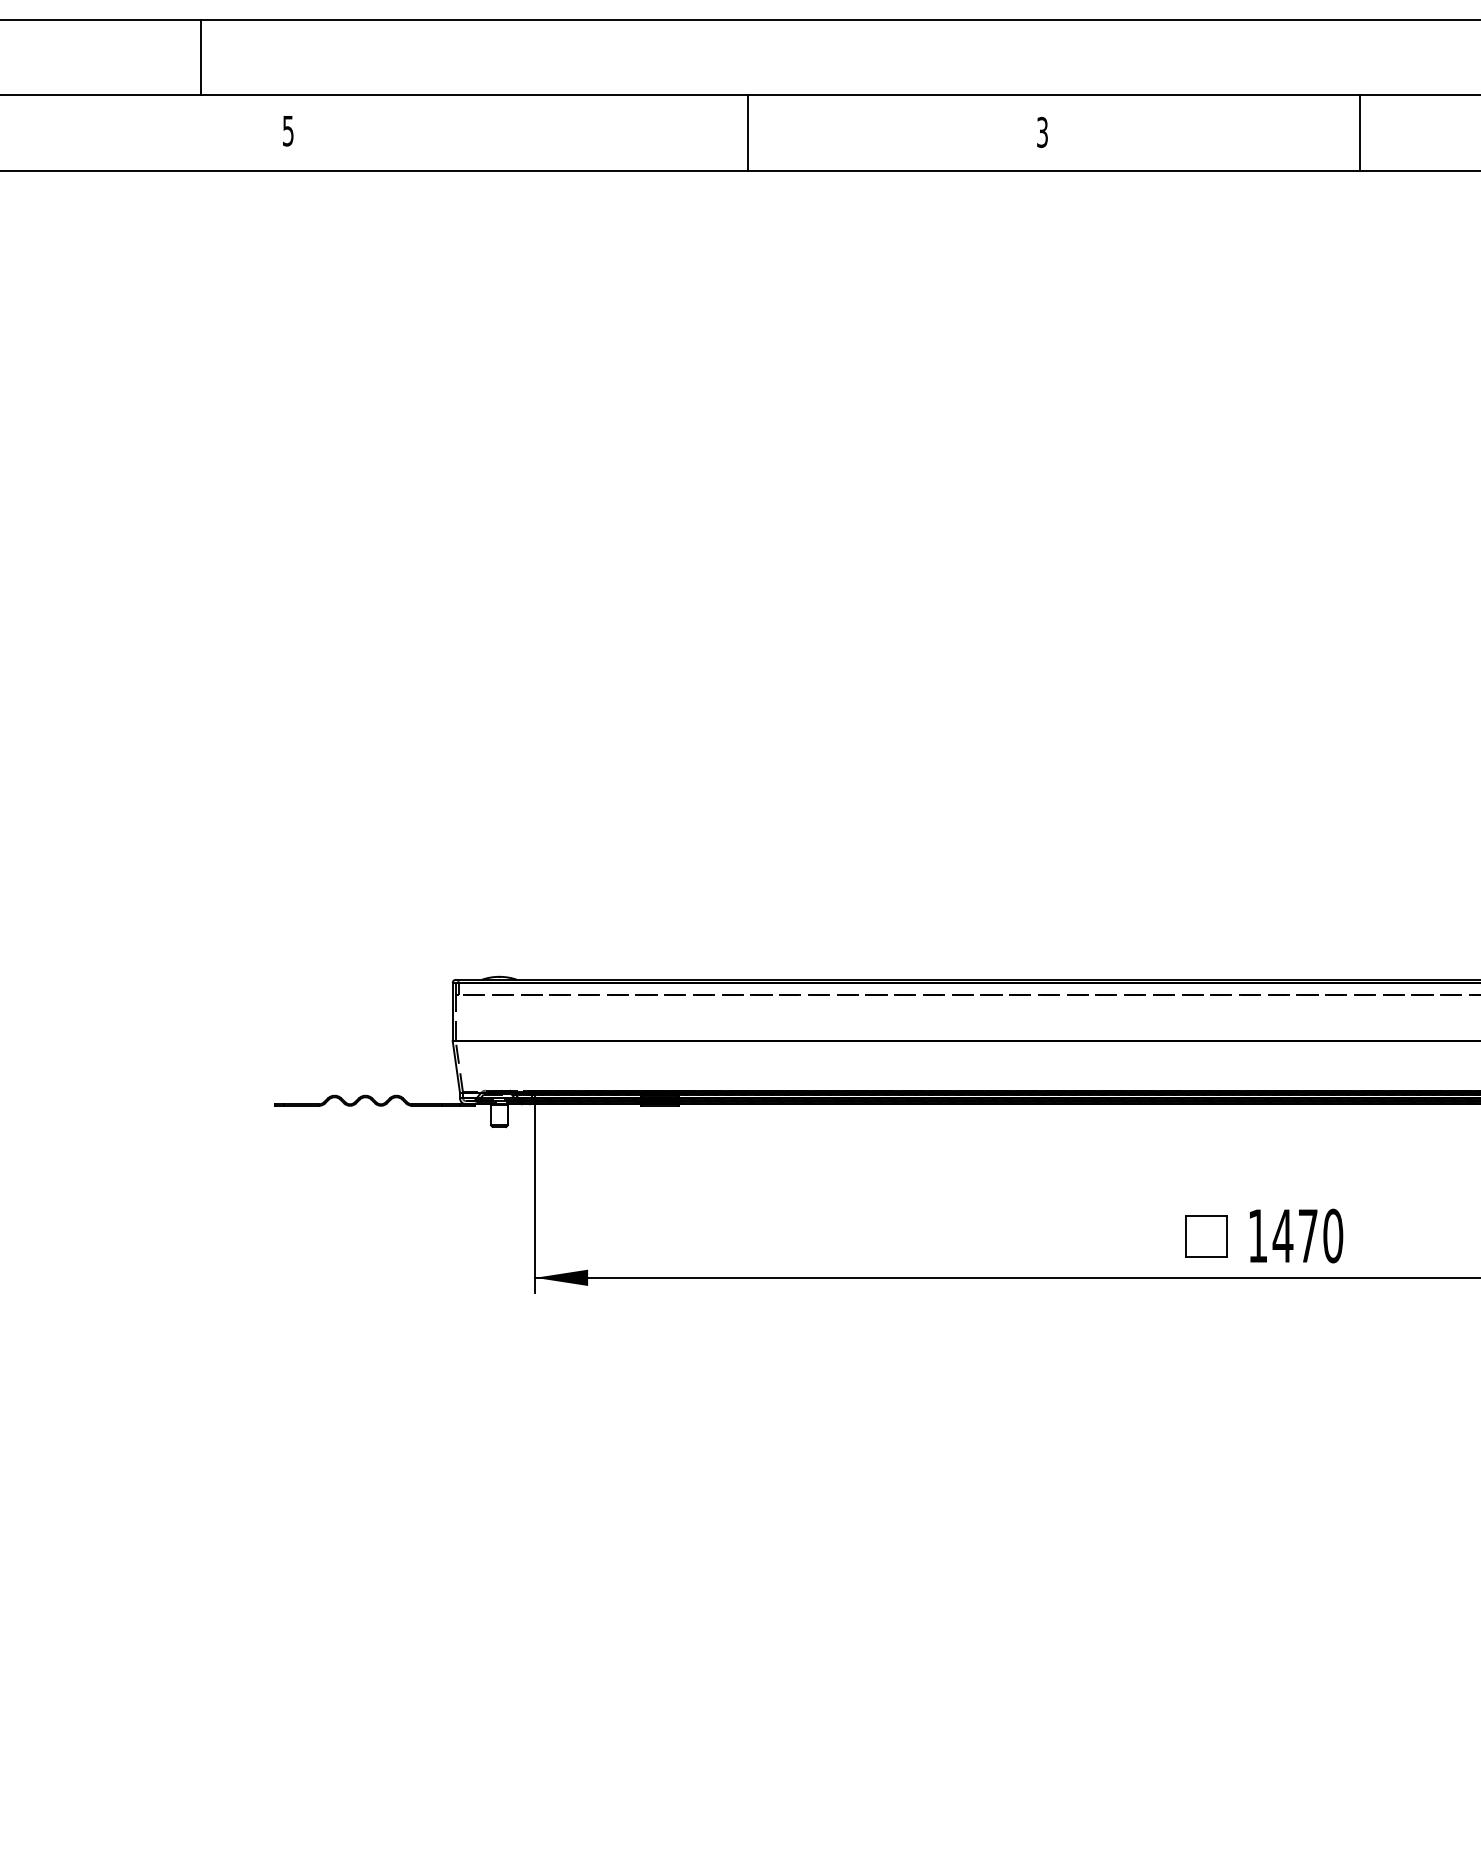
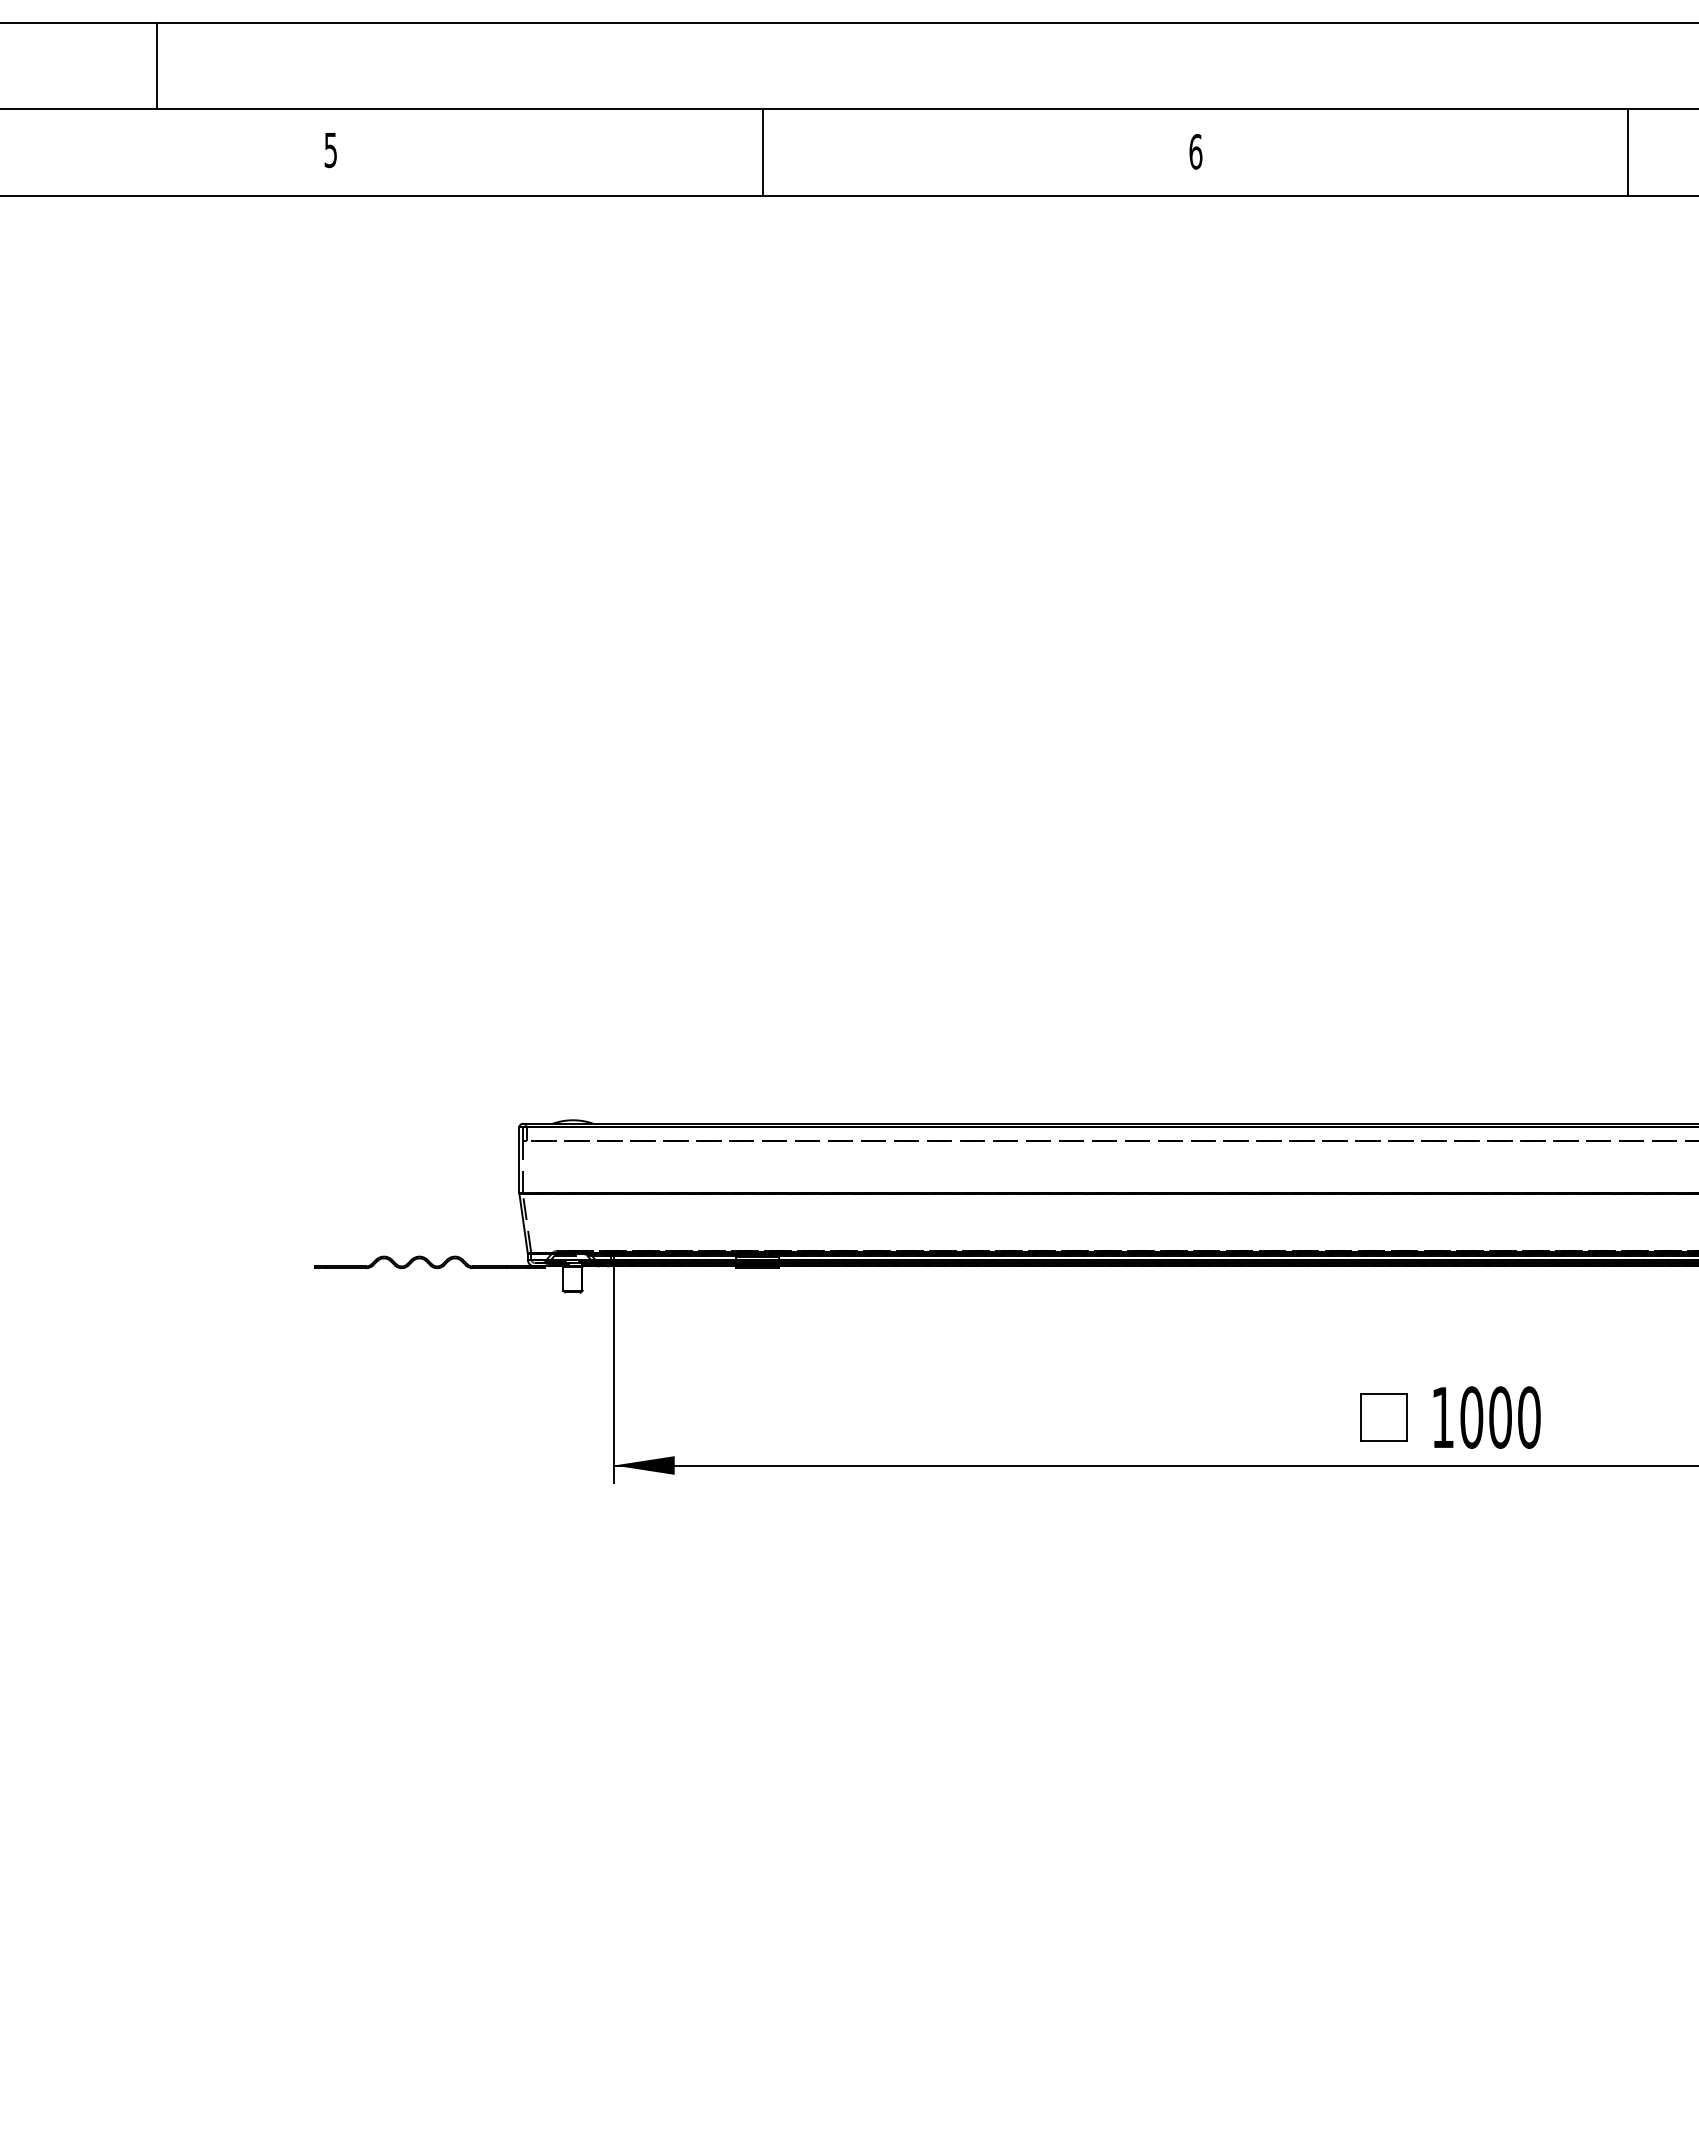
line: (200, 57) -> (157, 65), moved
text: (1042, 132) -> (1195, 151), 3 -> 6
line: (747, 133) -> (762, 152), moved
line: (1359, 133) -> (1627, 152), moved
text: (1295, 1235) -> (1485, 1417), 1470 -> 1000

